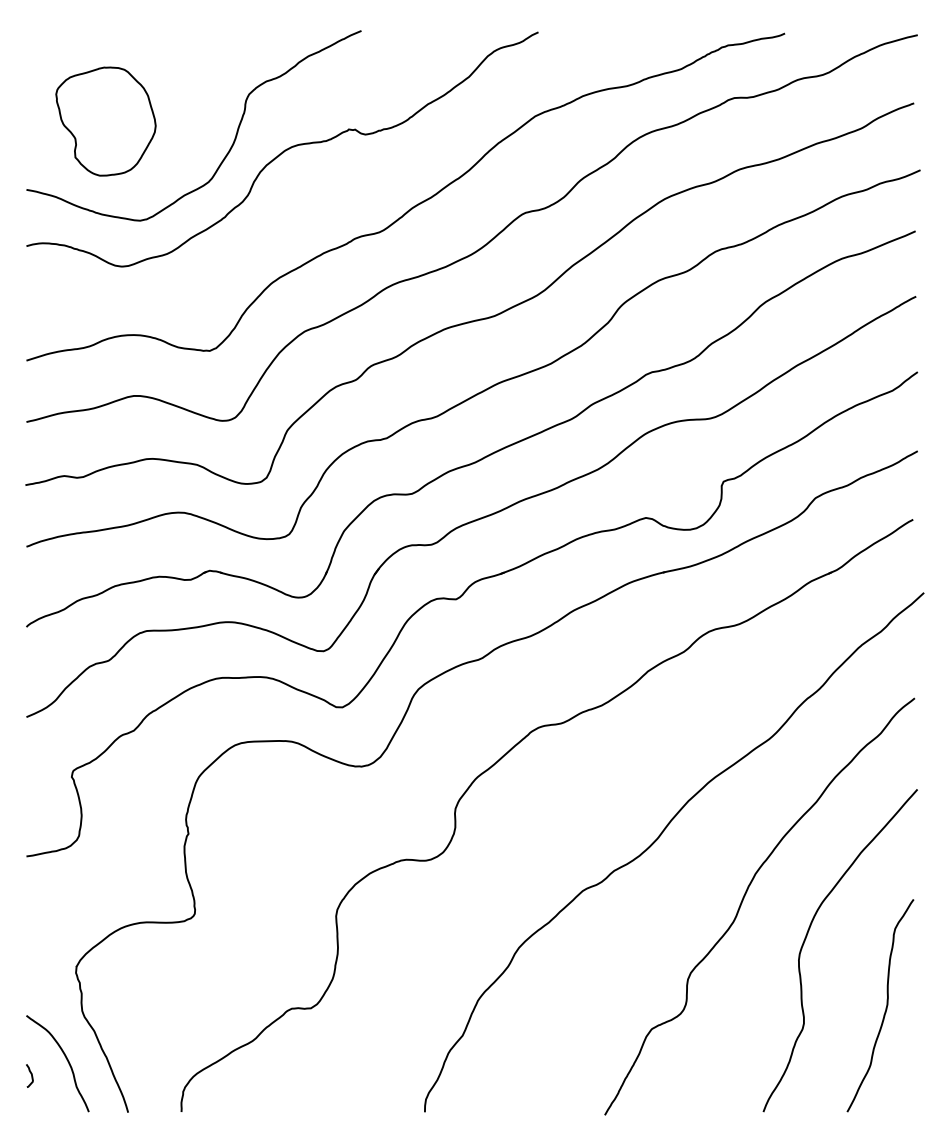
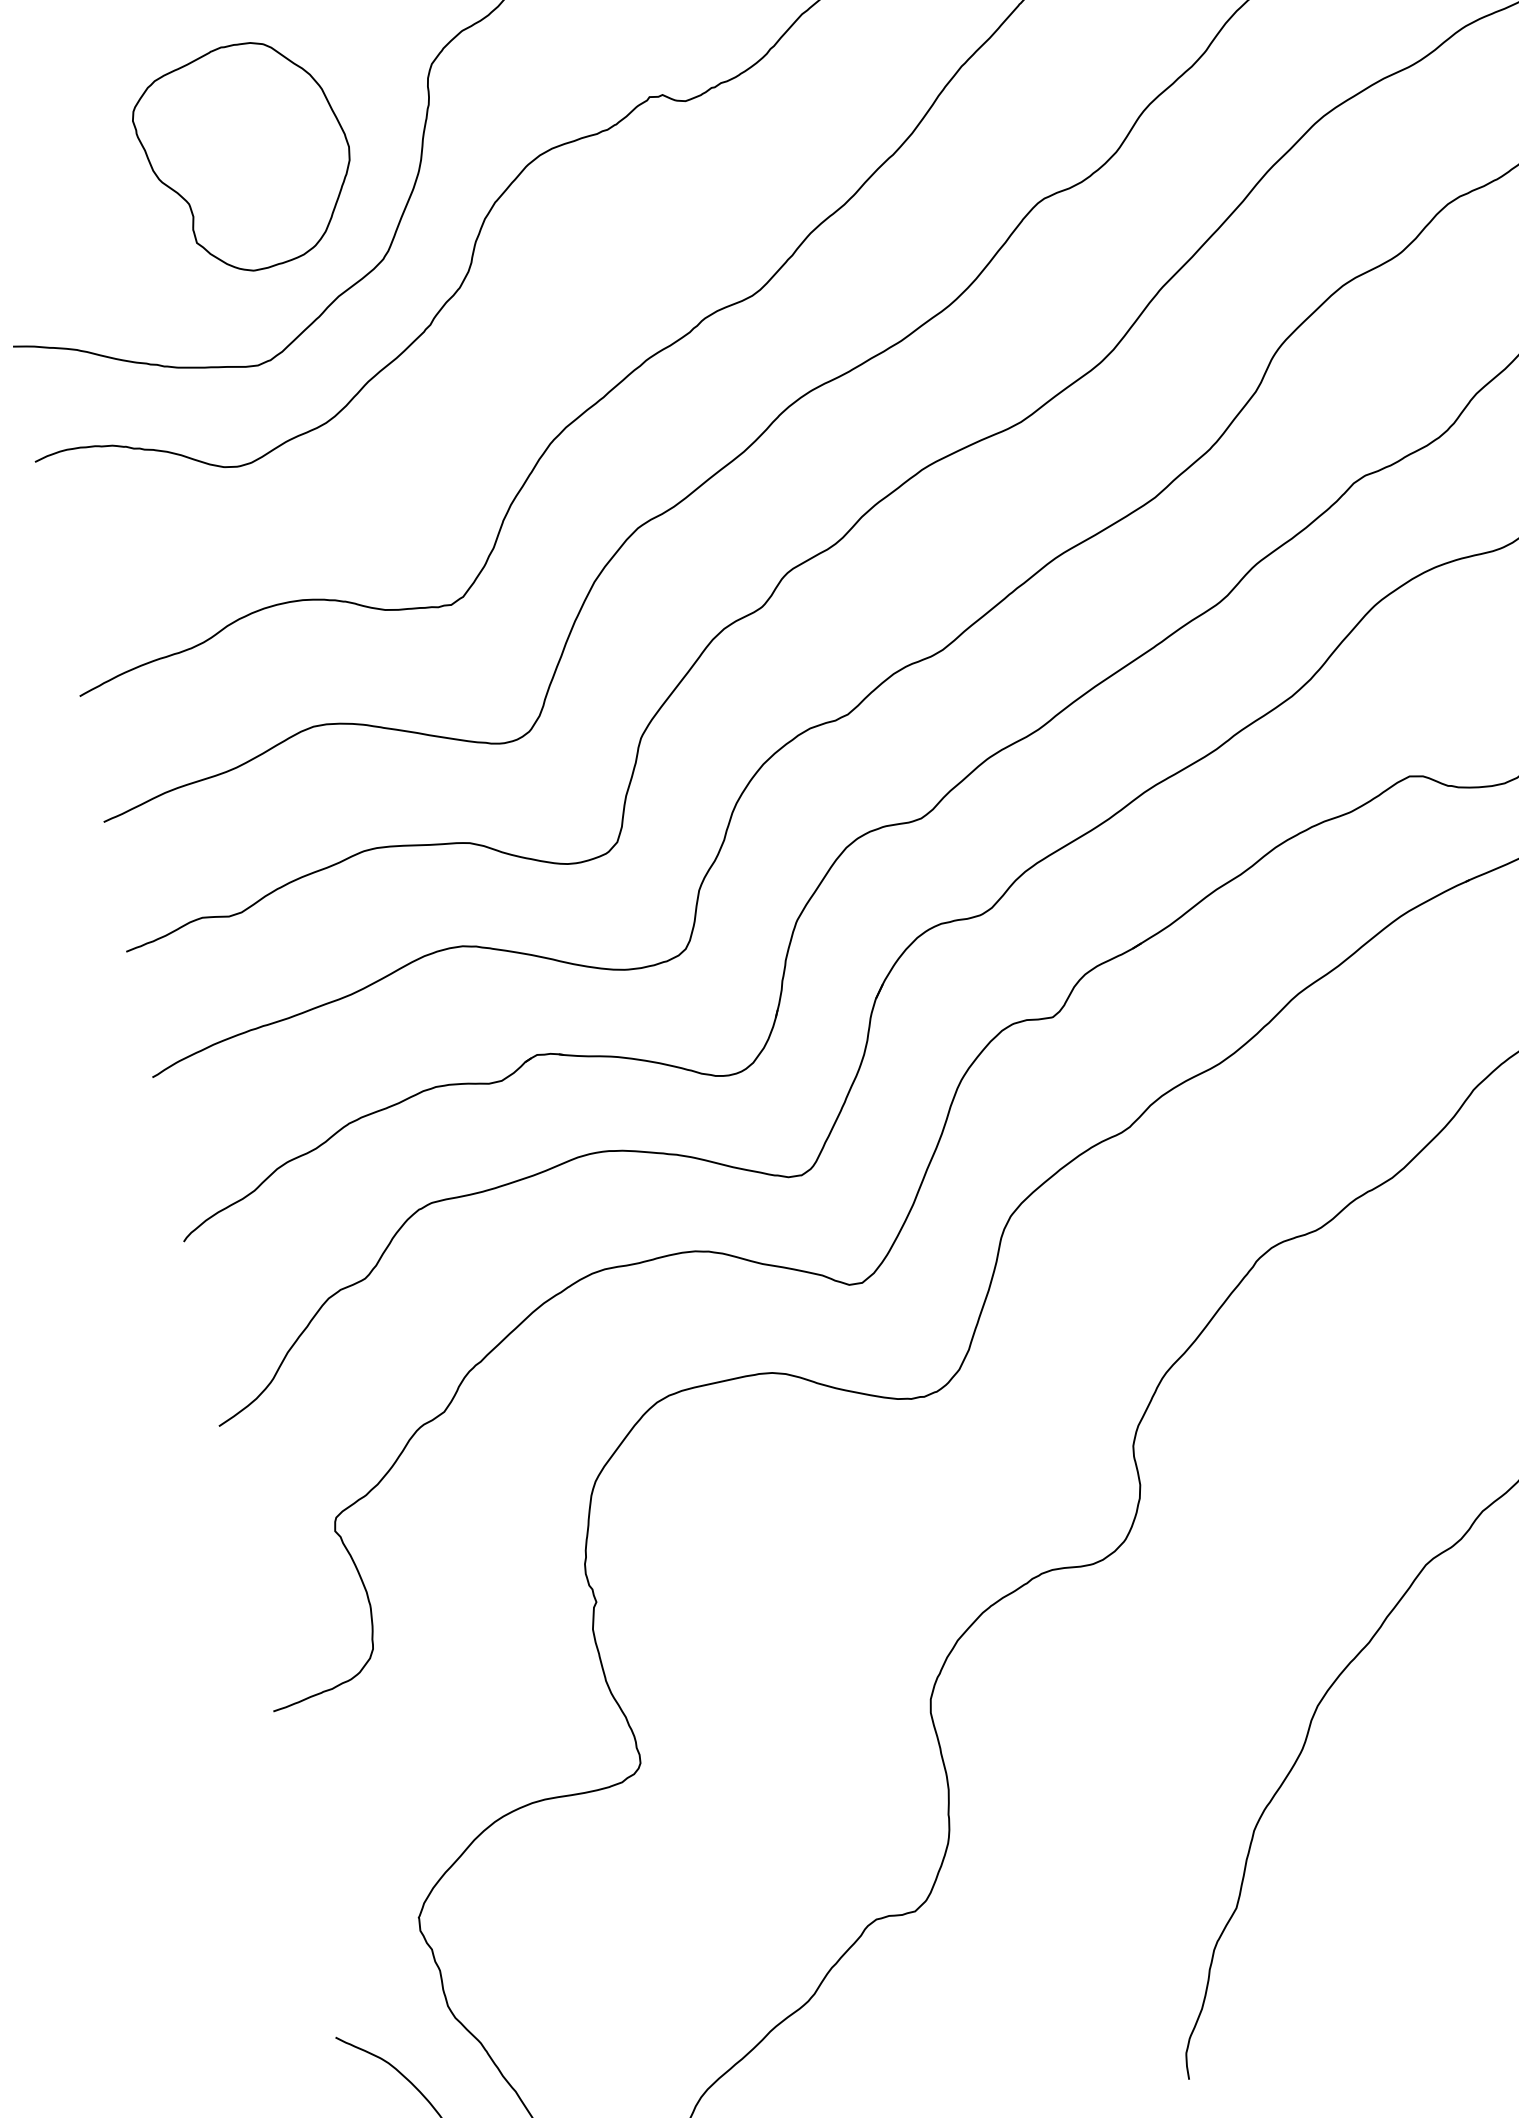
part: (105, 121) -> (244, 157), moved

